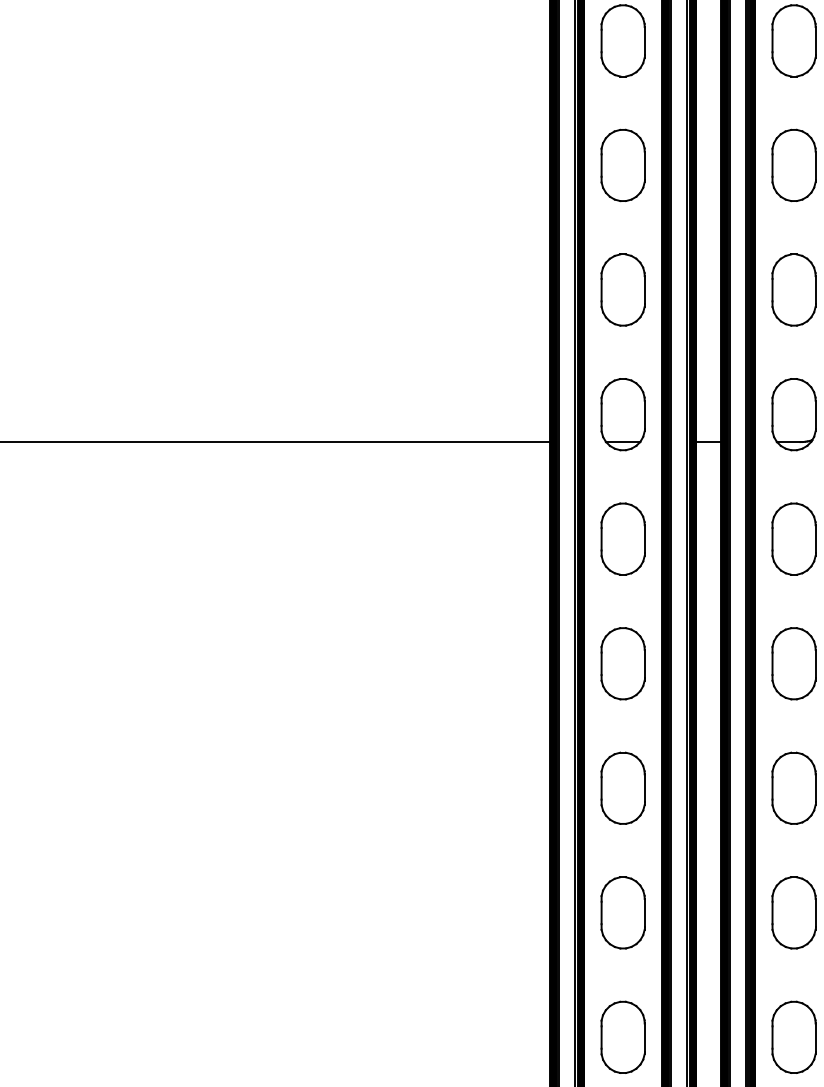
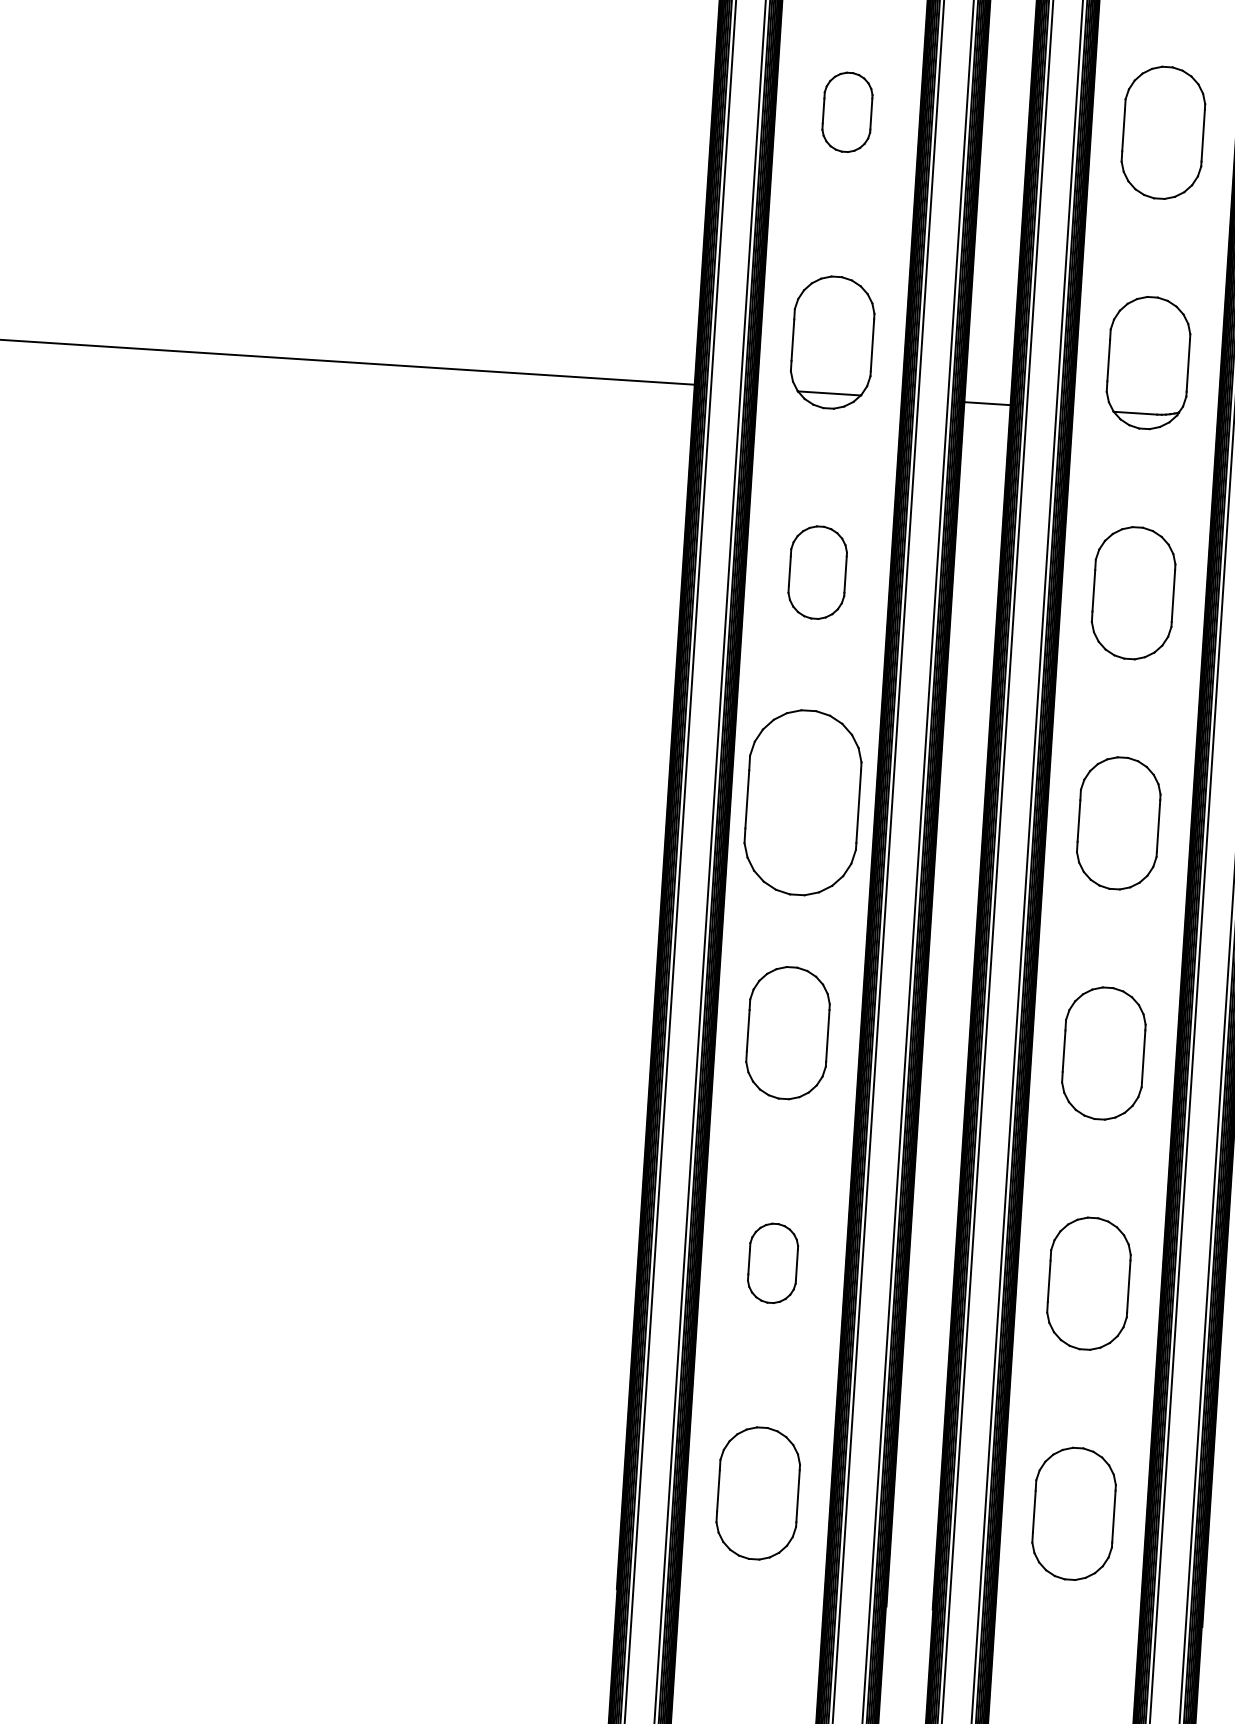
part: (622, 289) -> (846, 111), size x0.6
part: (622, 538) -> (816, 571), size x0.7
part: (622, 663) -> (801, 802), size x1.4
part: (622, 912) -> (772, 1262), size x0.6

